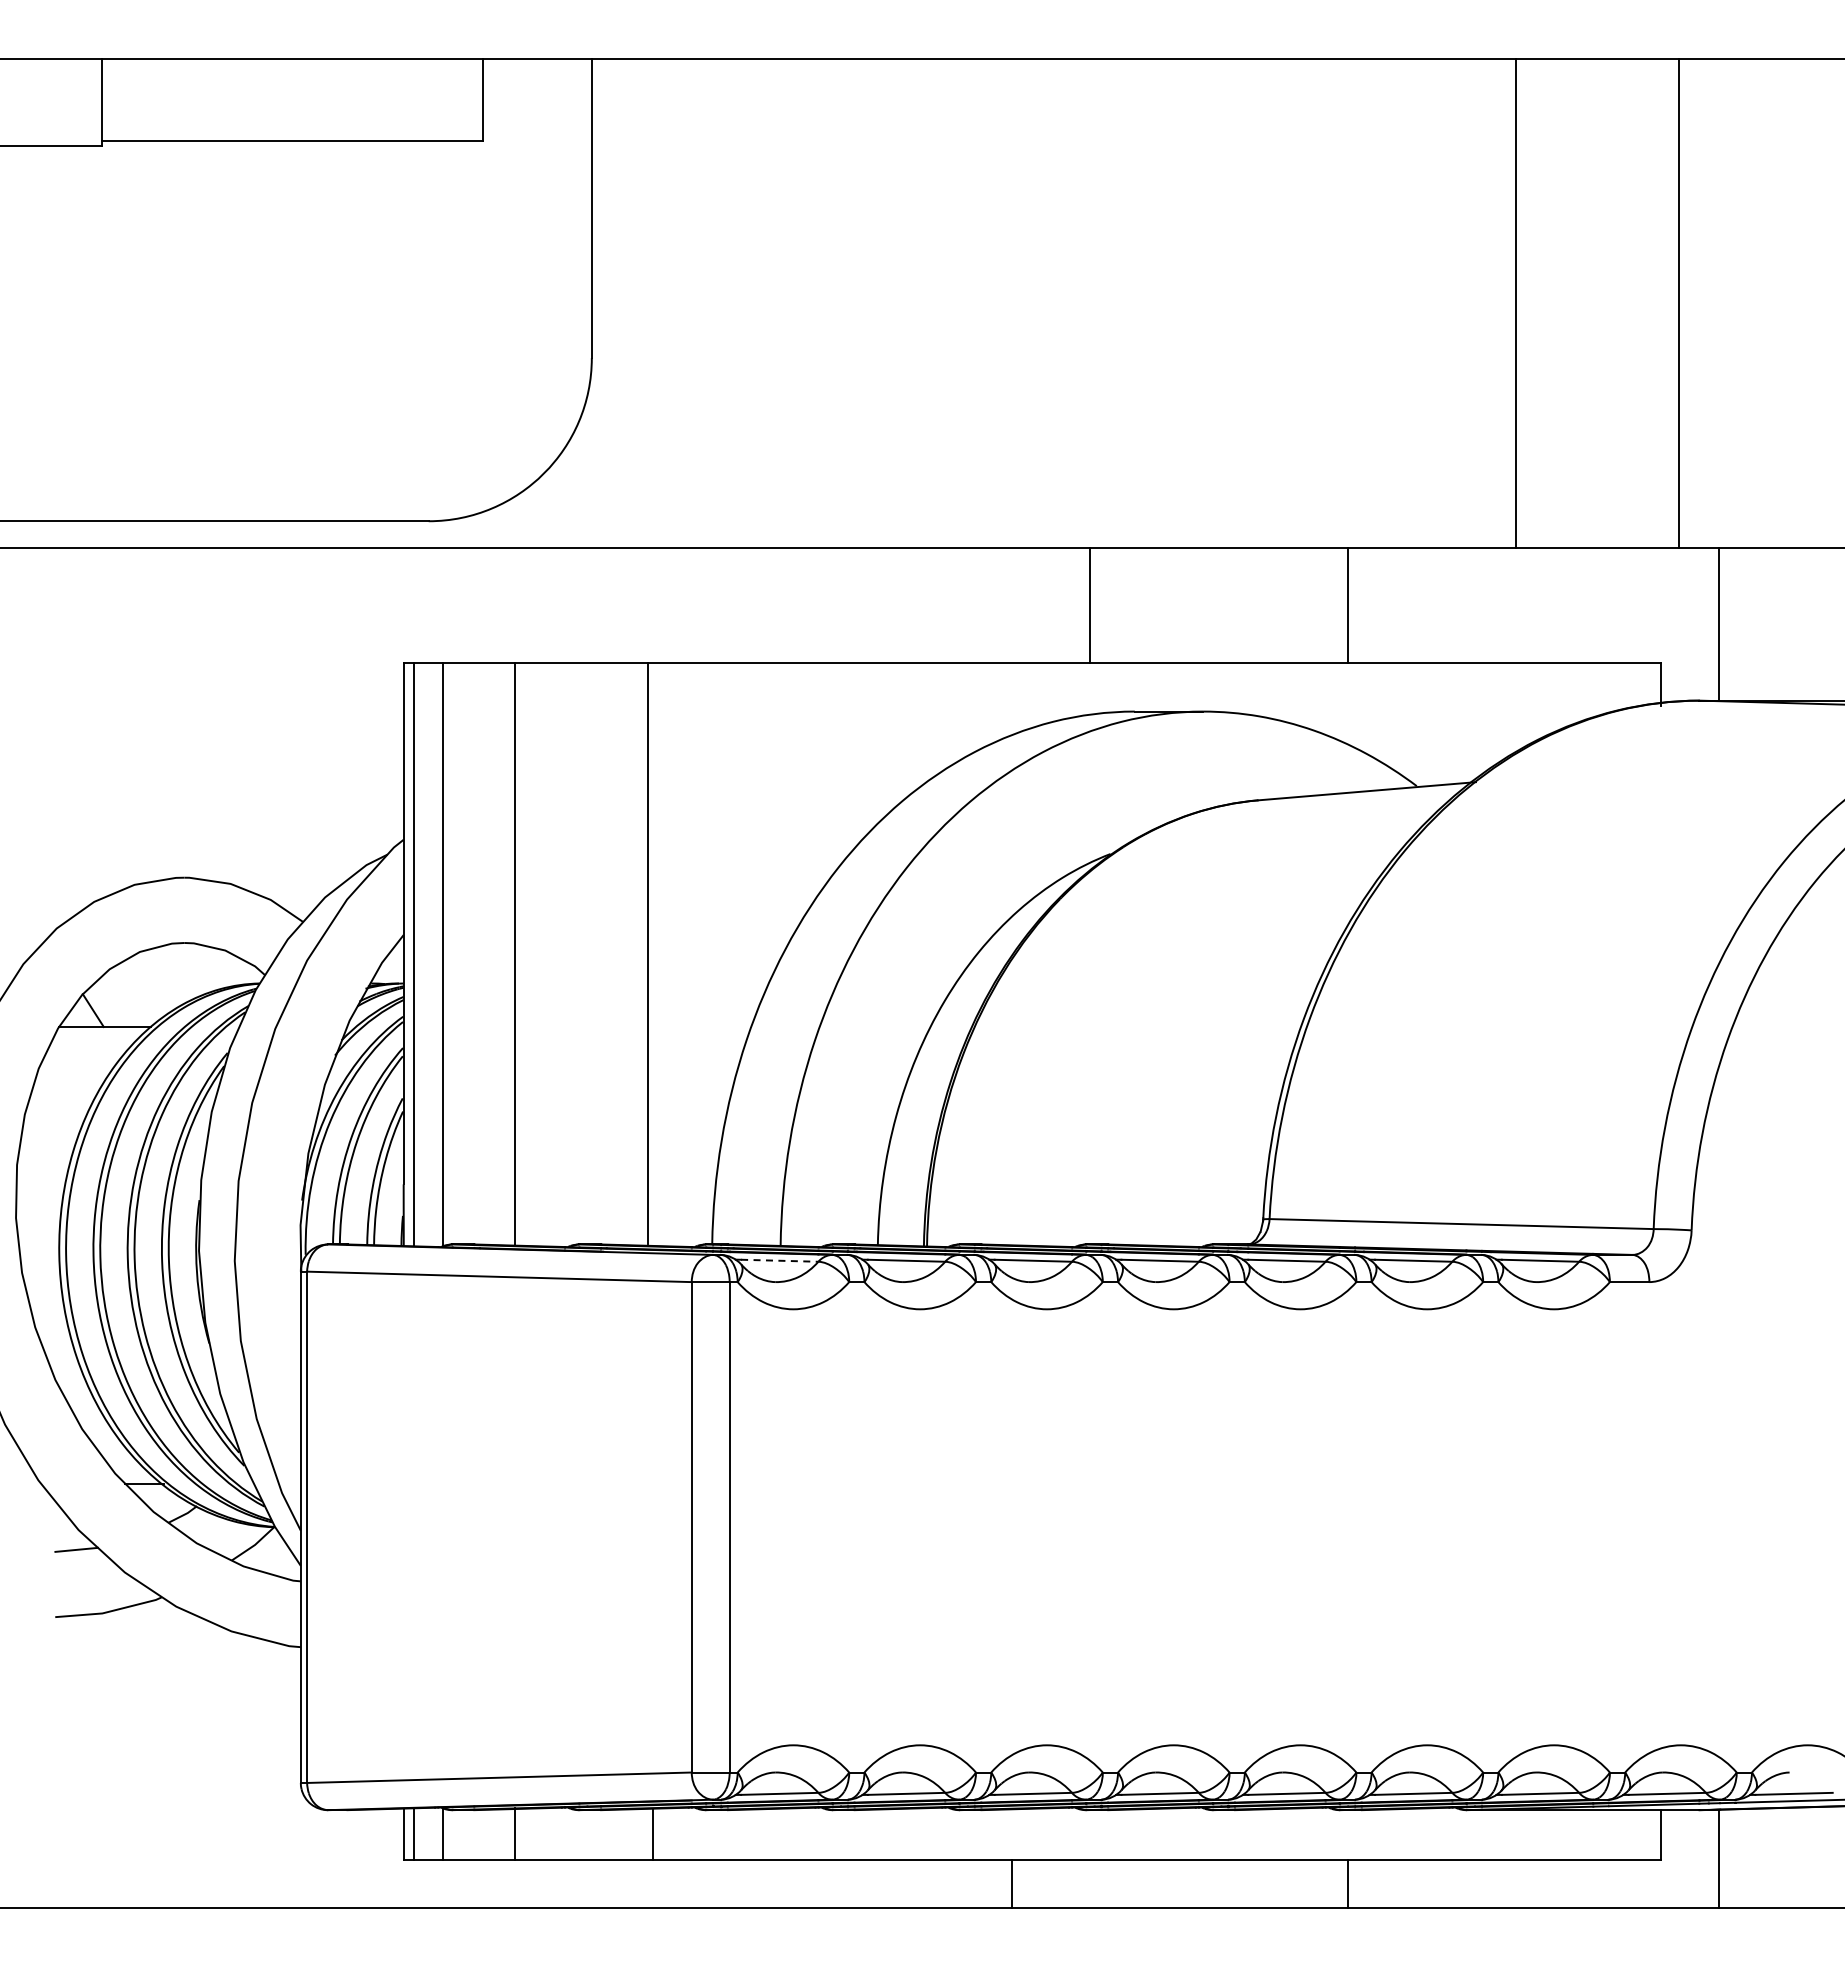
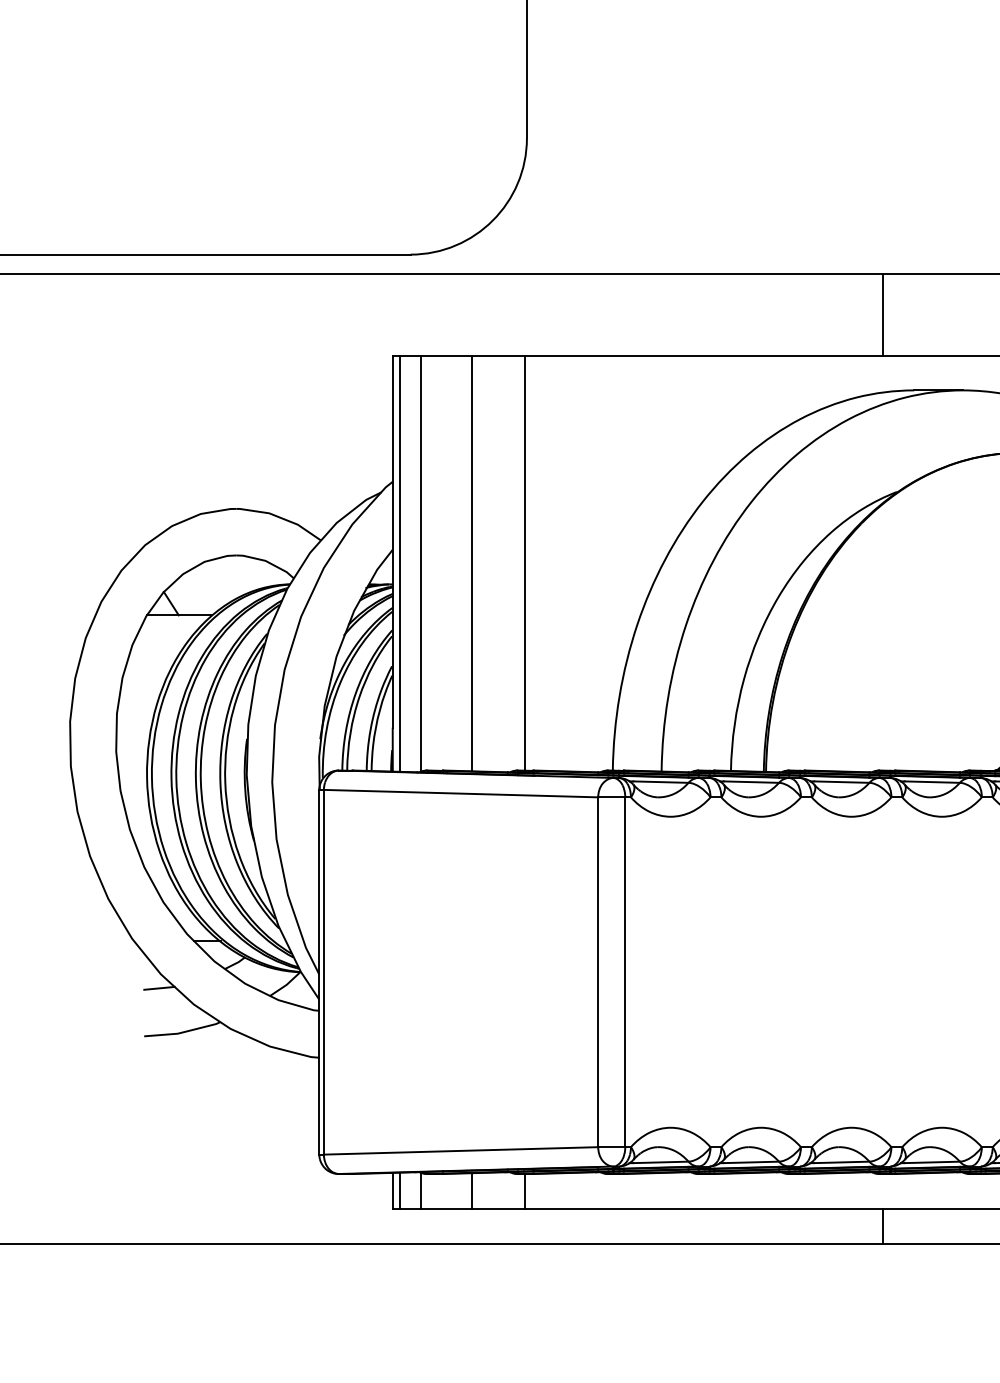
line: (647, 953) -> (524, 562), moved
line: (779, 1260) -> (660, 781), dashed -> solid
line: (652, 1834) -> (524, 1191), moved
line: (1012, 1883) -> (882, 1226), moved

